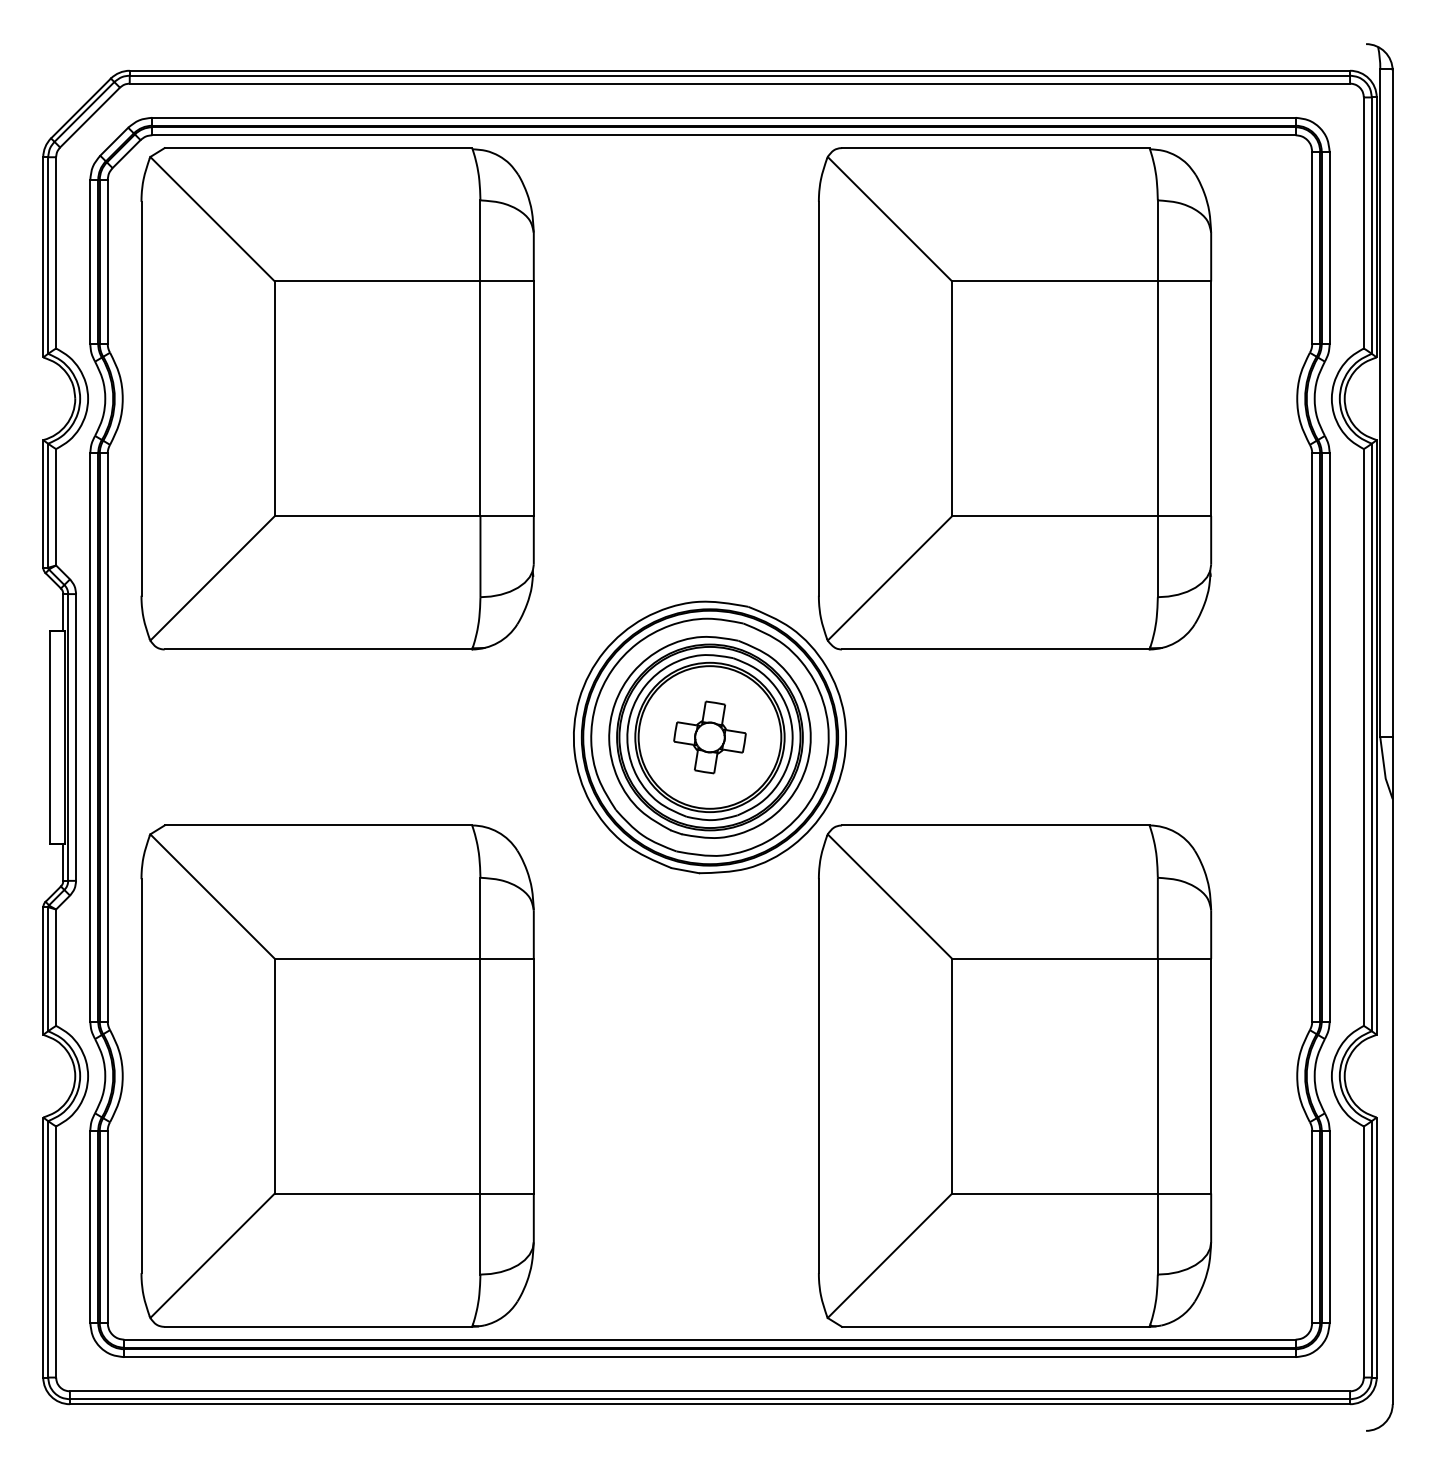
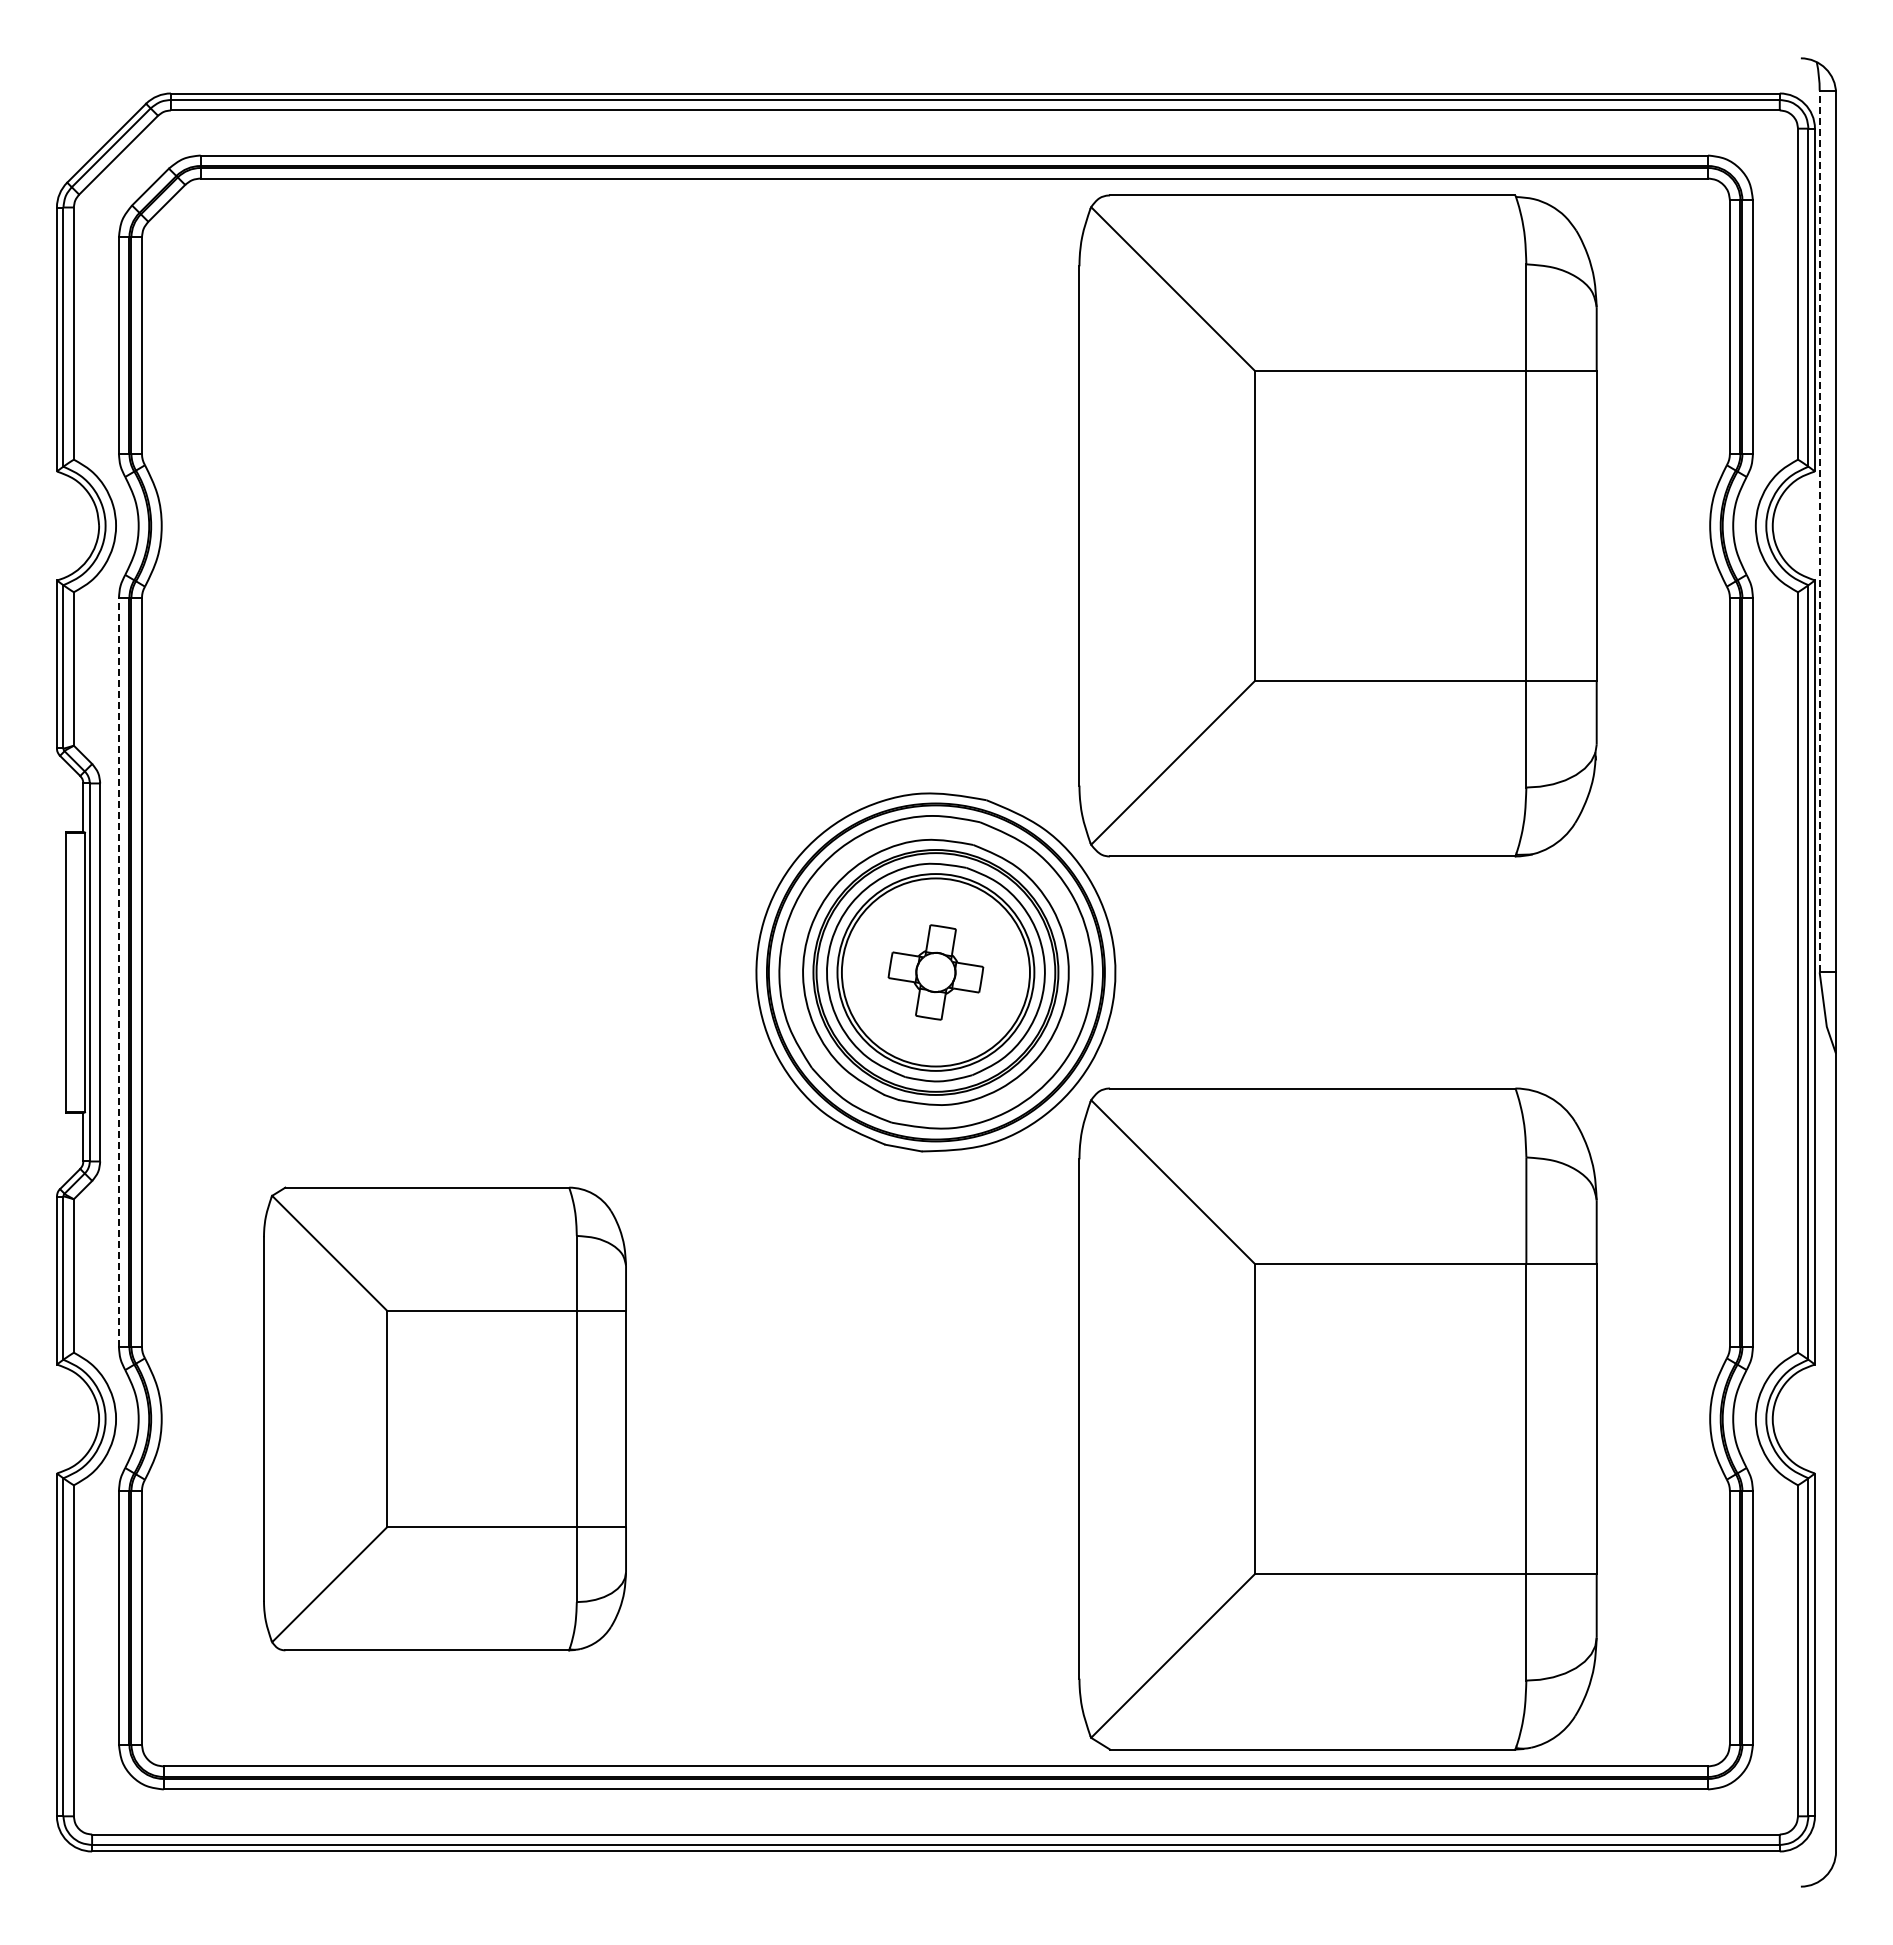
part: (337, 398) -> (444, 525), removed
line: (1380, 403) -> (1819, 531), solid -> dashed
line: (89, 737) -> (118, 972), solid -> dashed
part: (337, 1075) -> (444, 1418), size x0.7

